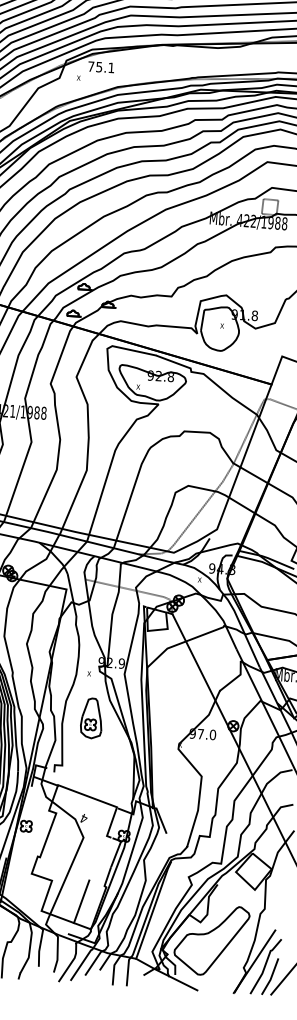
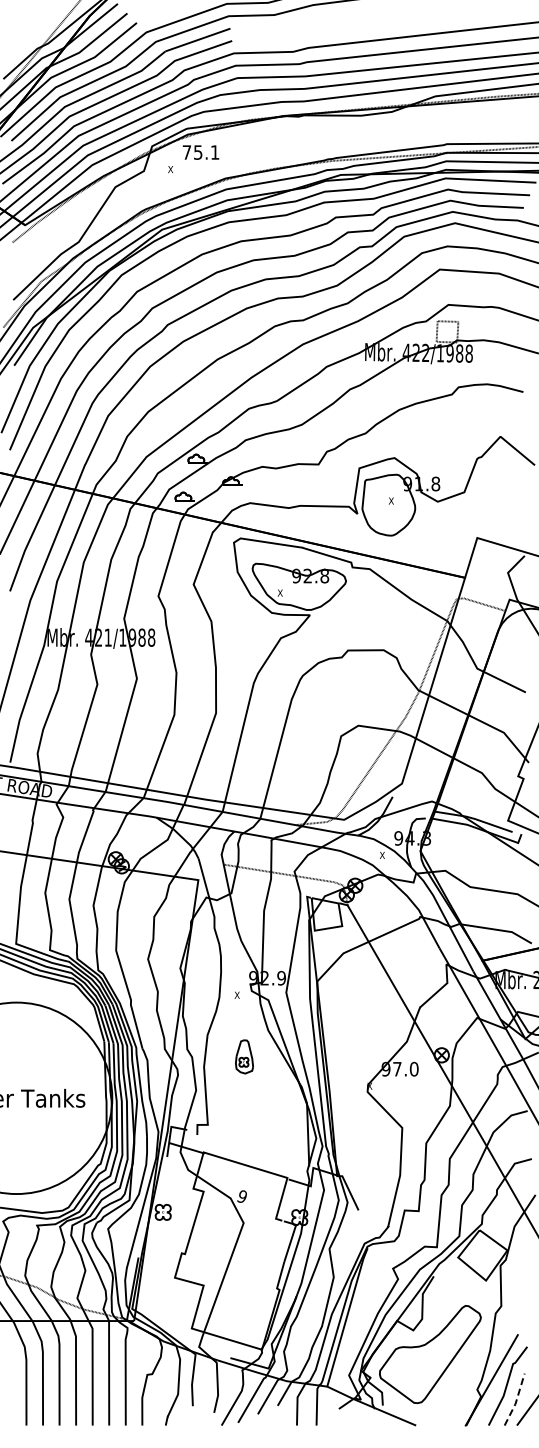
part: (91, 718) -> (244, 1056), size x0.6
text: (83, 818) -> (242, 1196), 4 -> 6
line: (81, 901) -> (246, 1312), removed
line: (271, 978) -> (516, 1401), solid -> dashed

